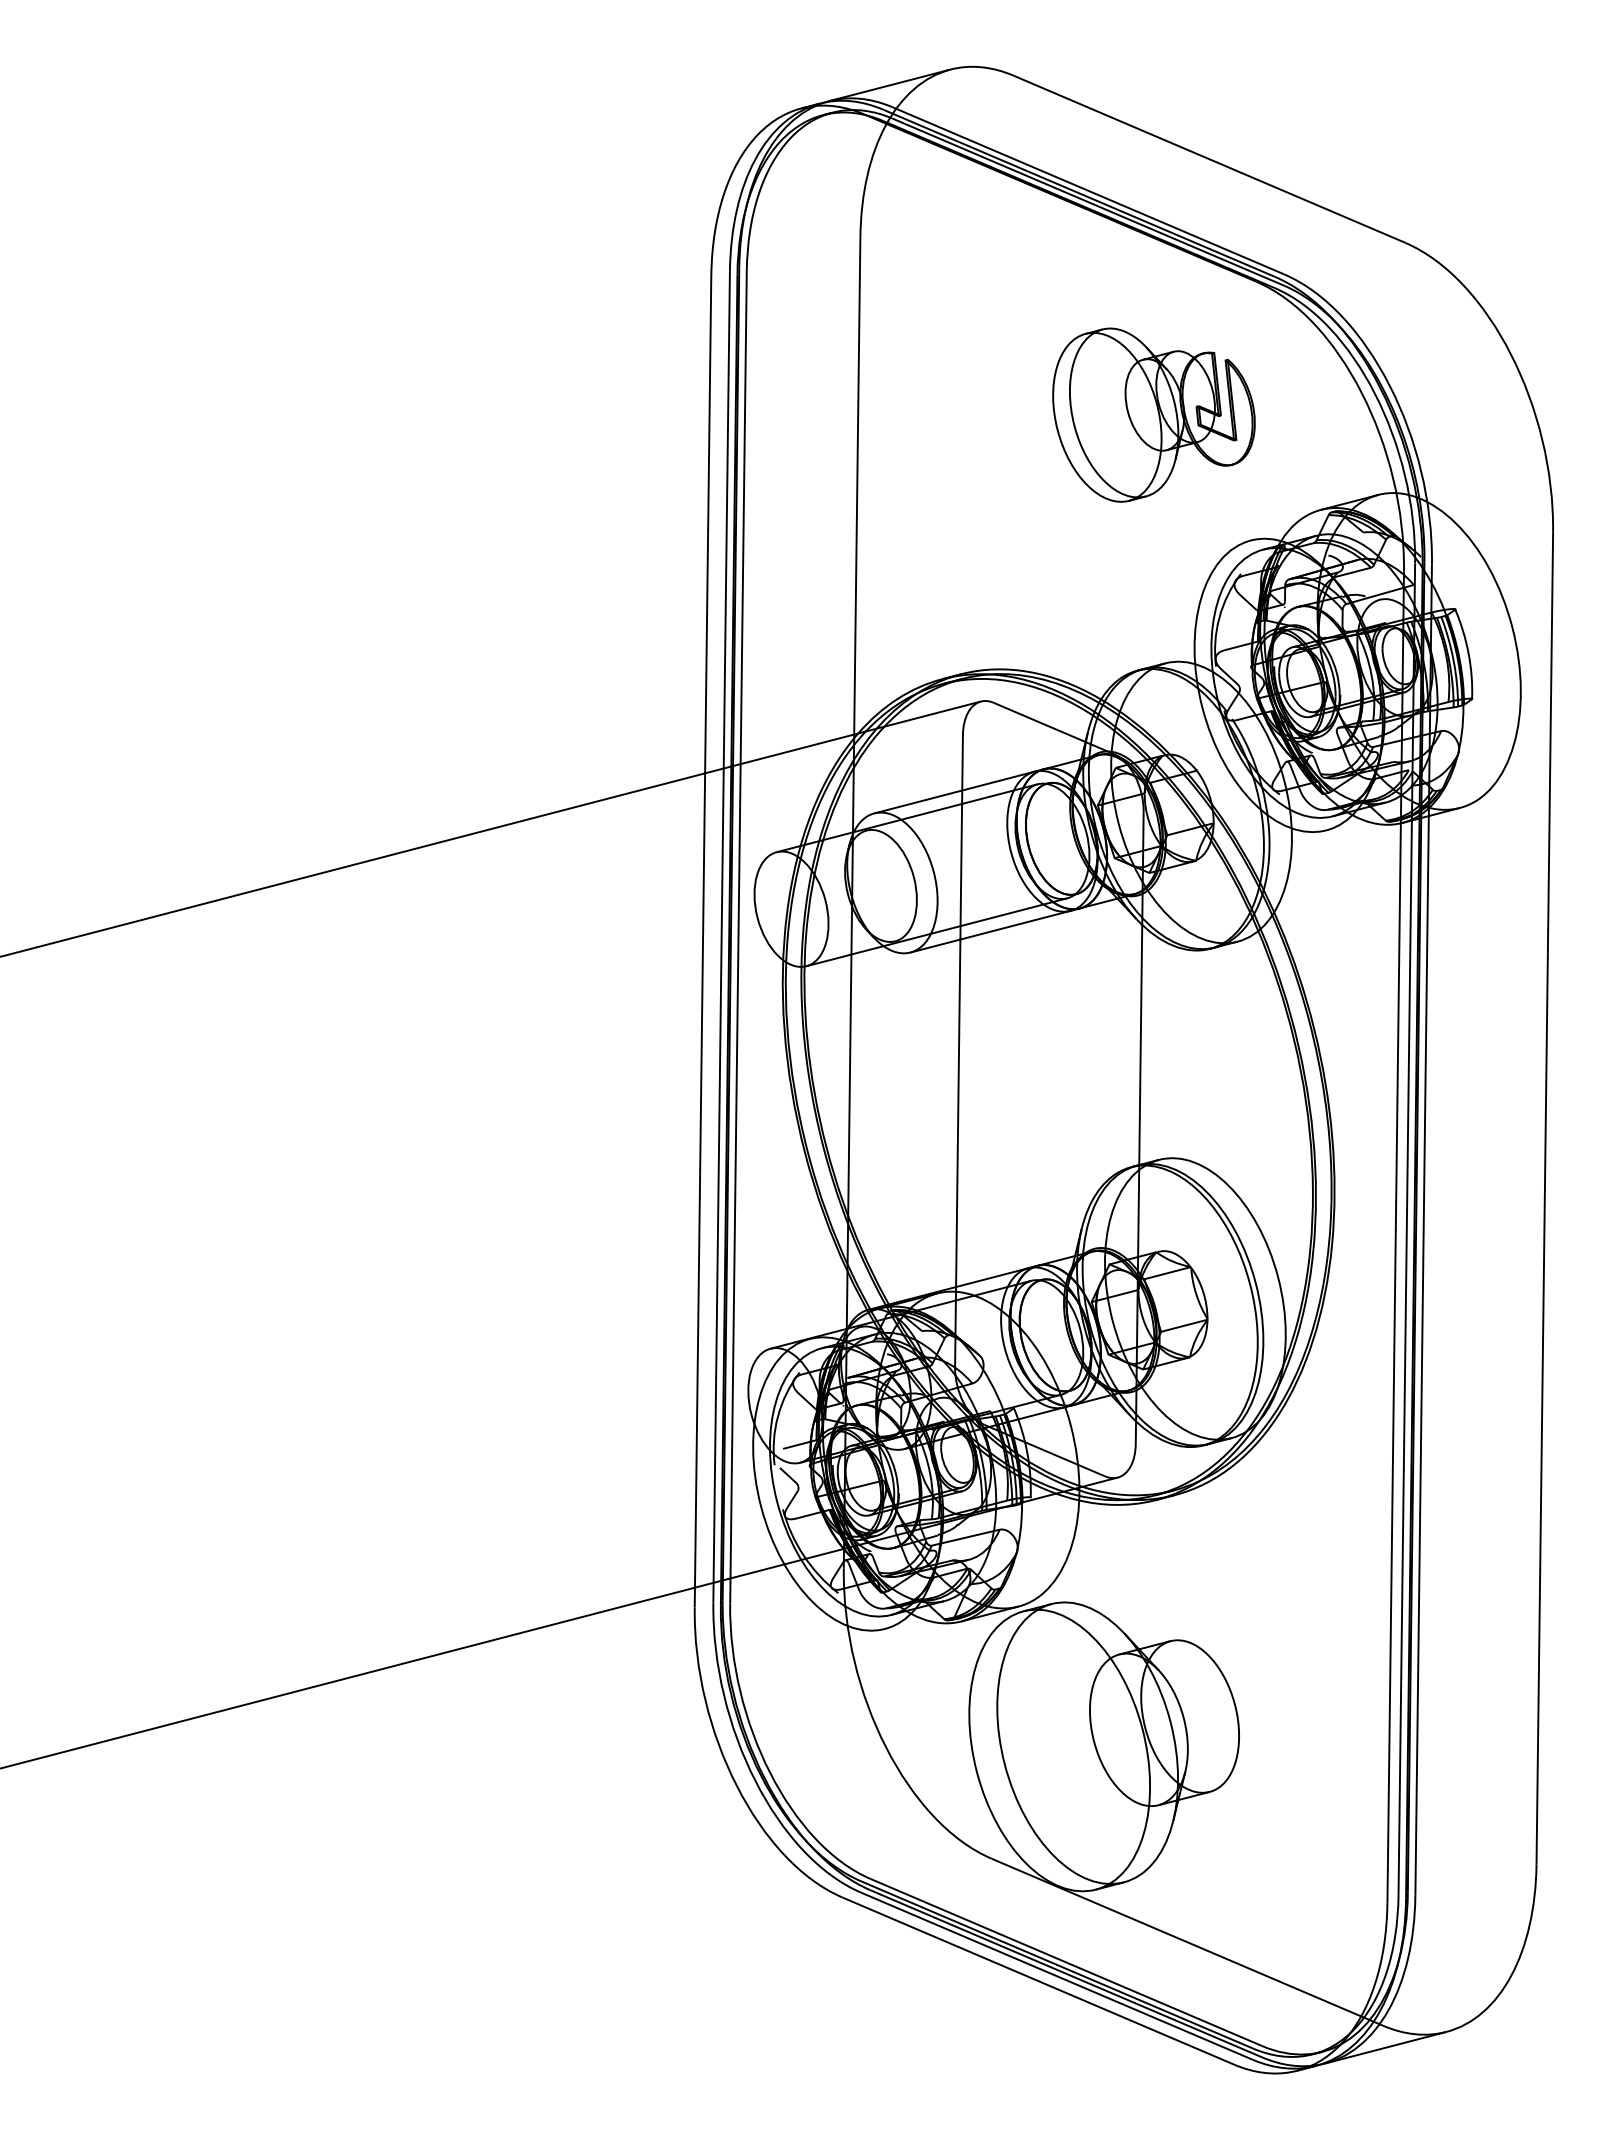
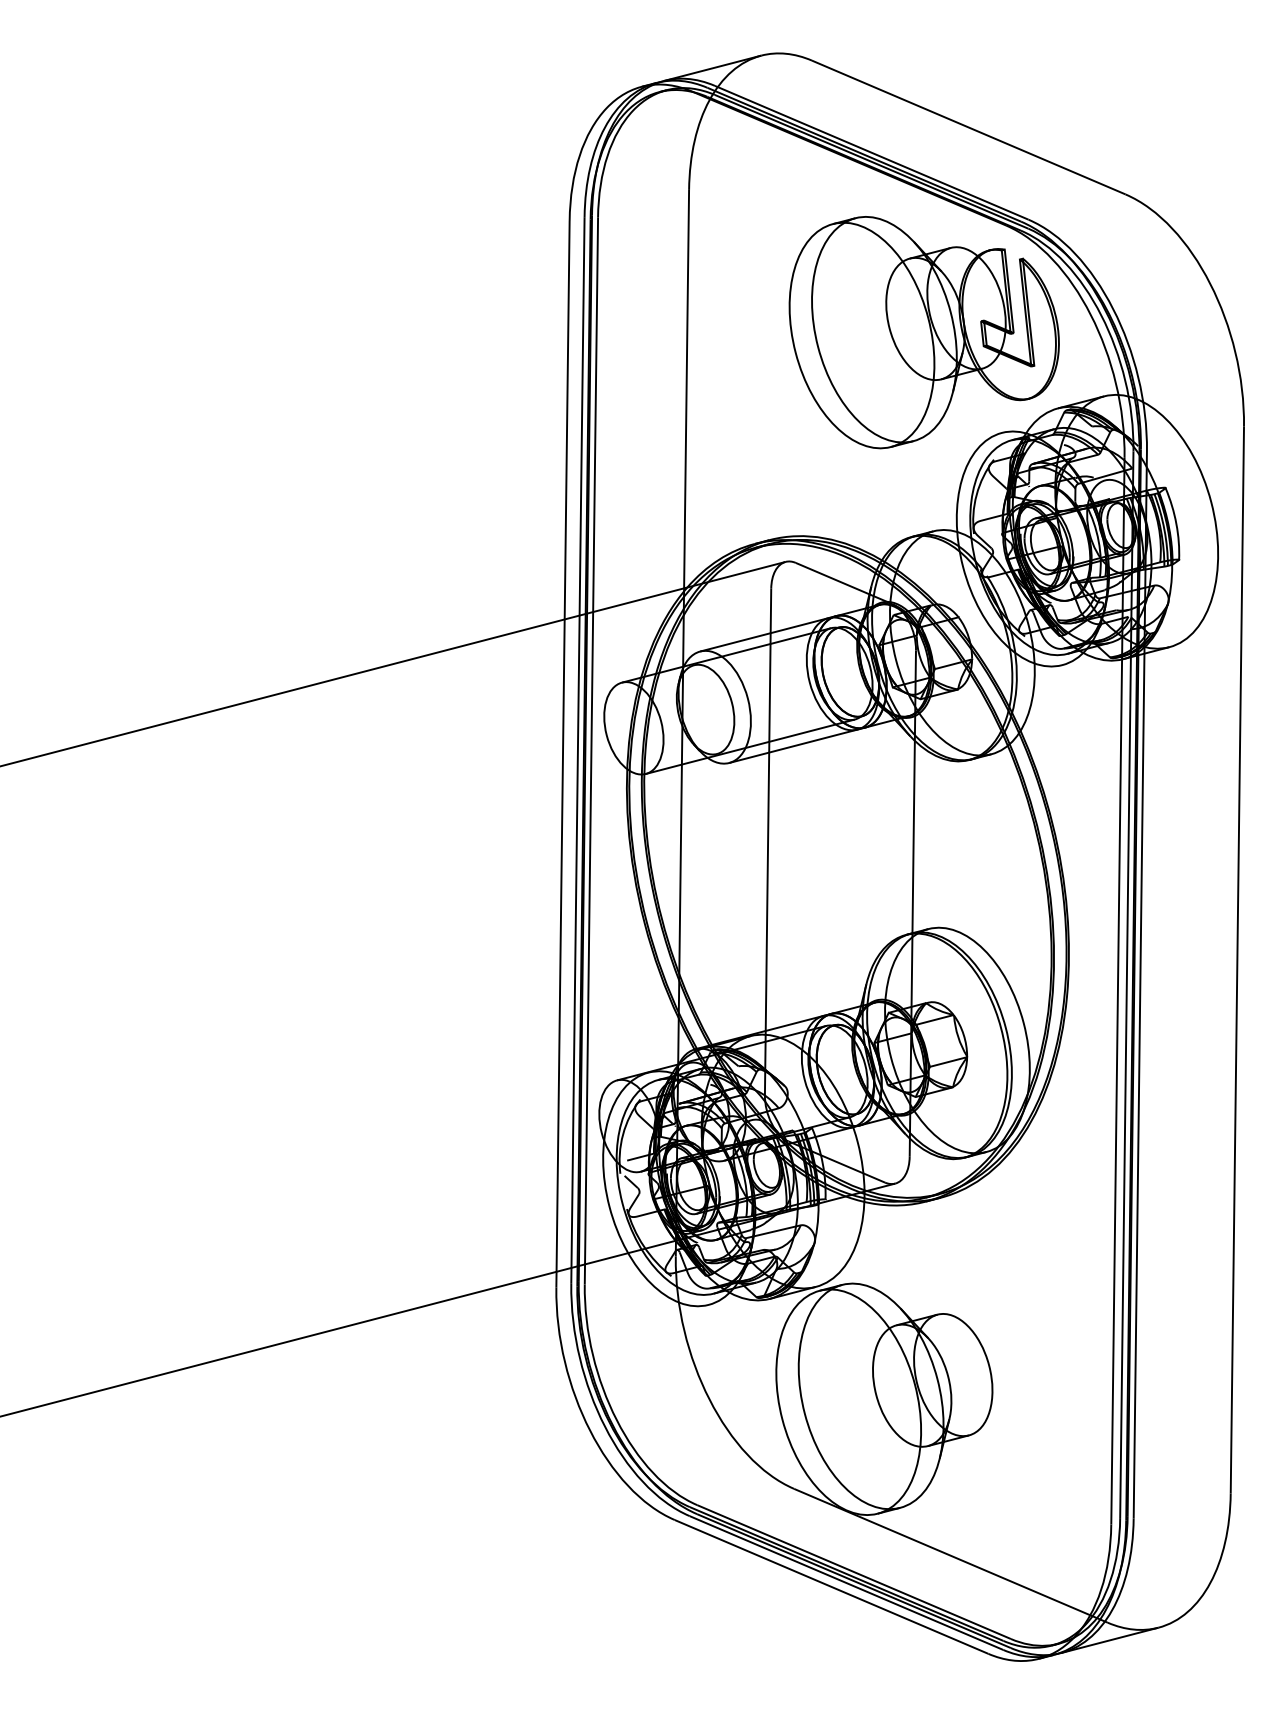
part: (1153, 414) -> (923, 331), size x1.67

